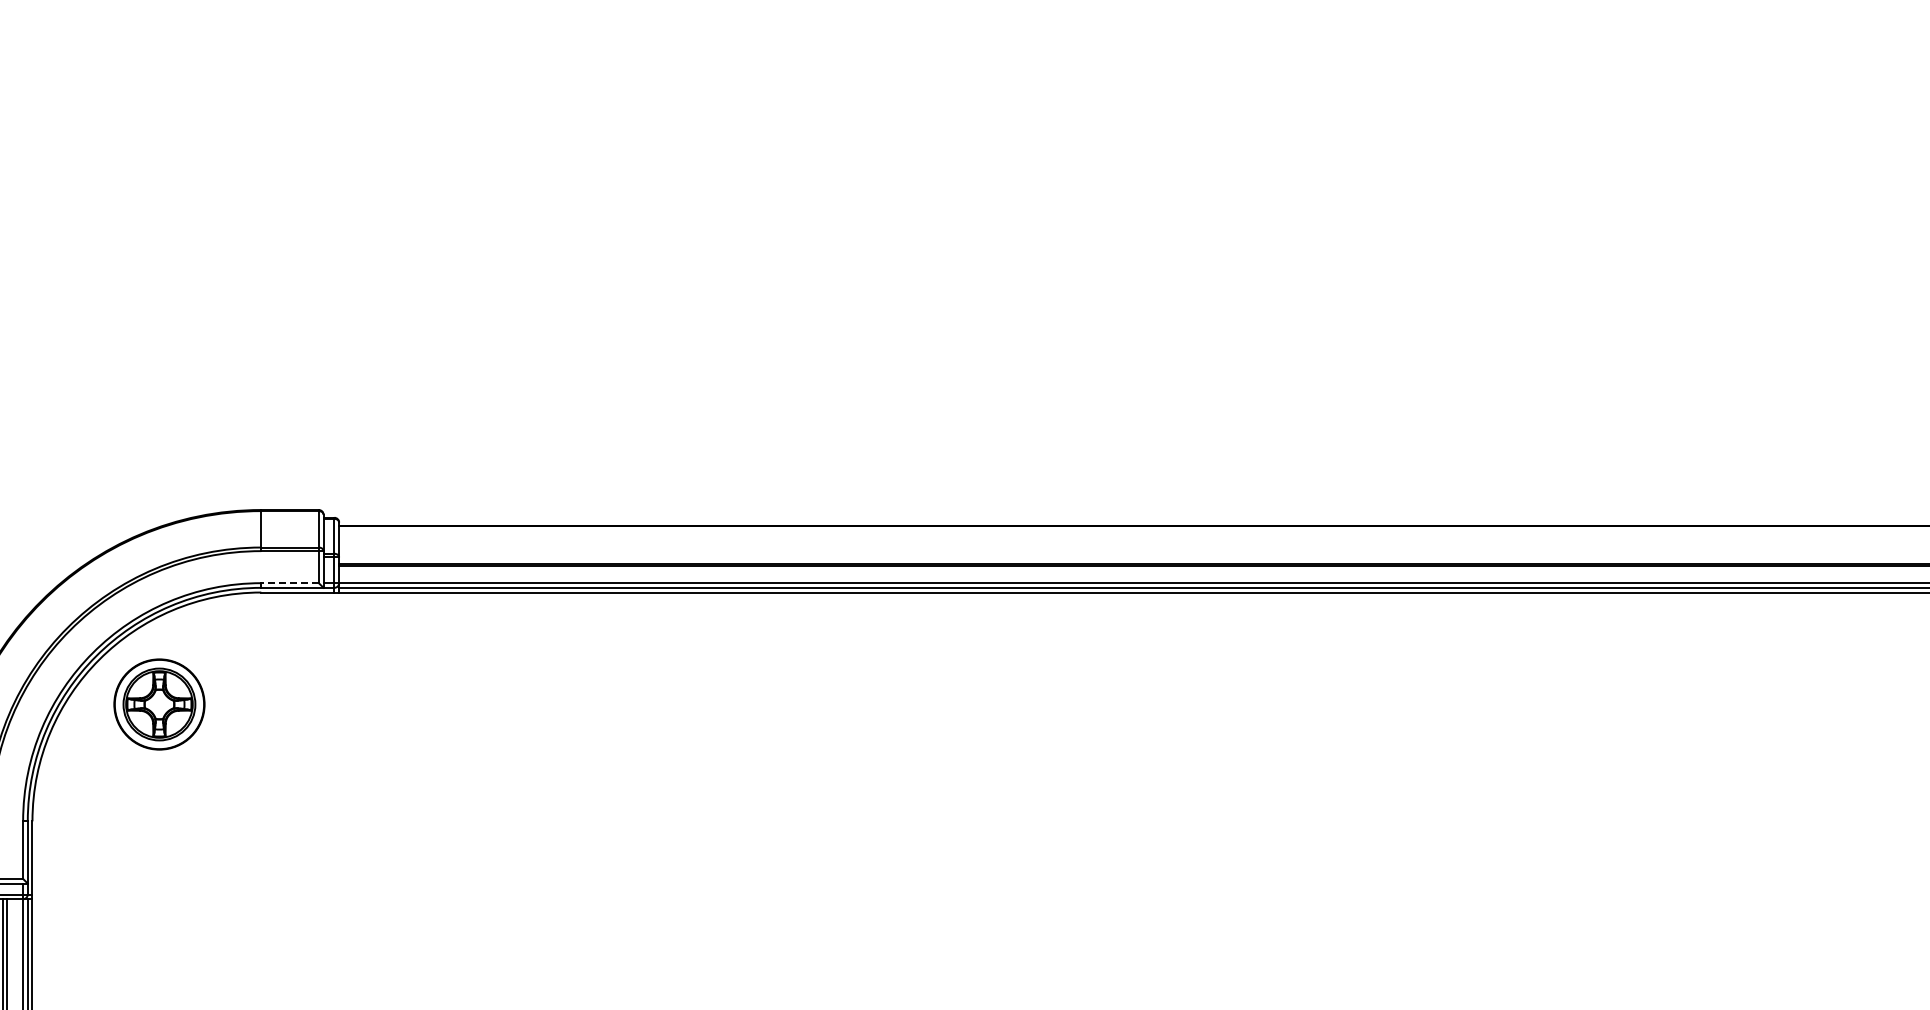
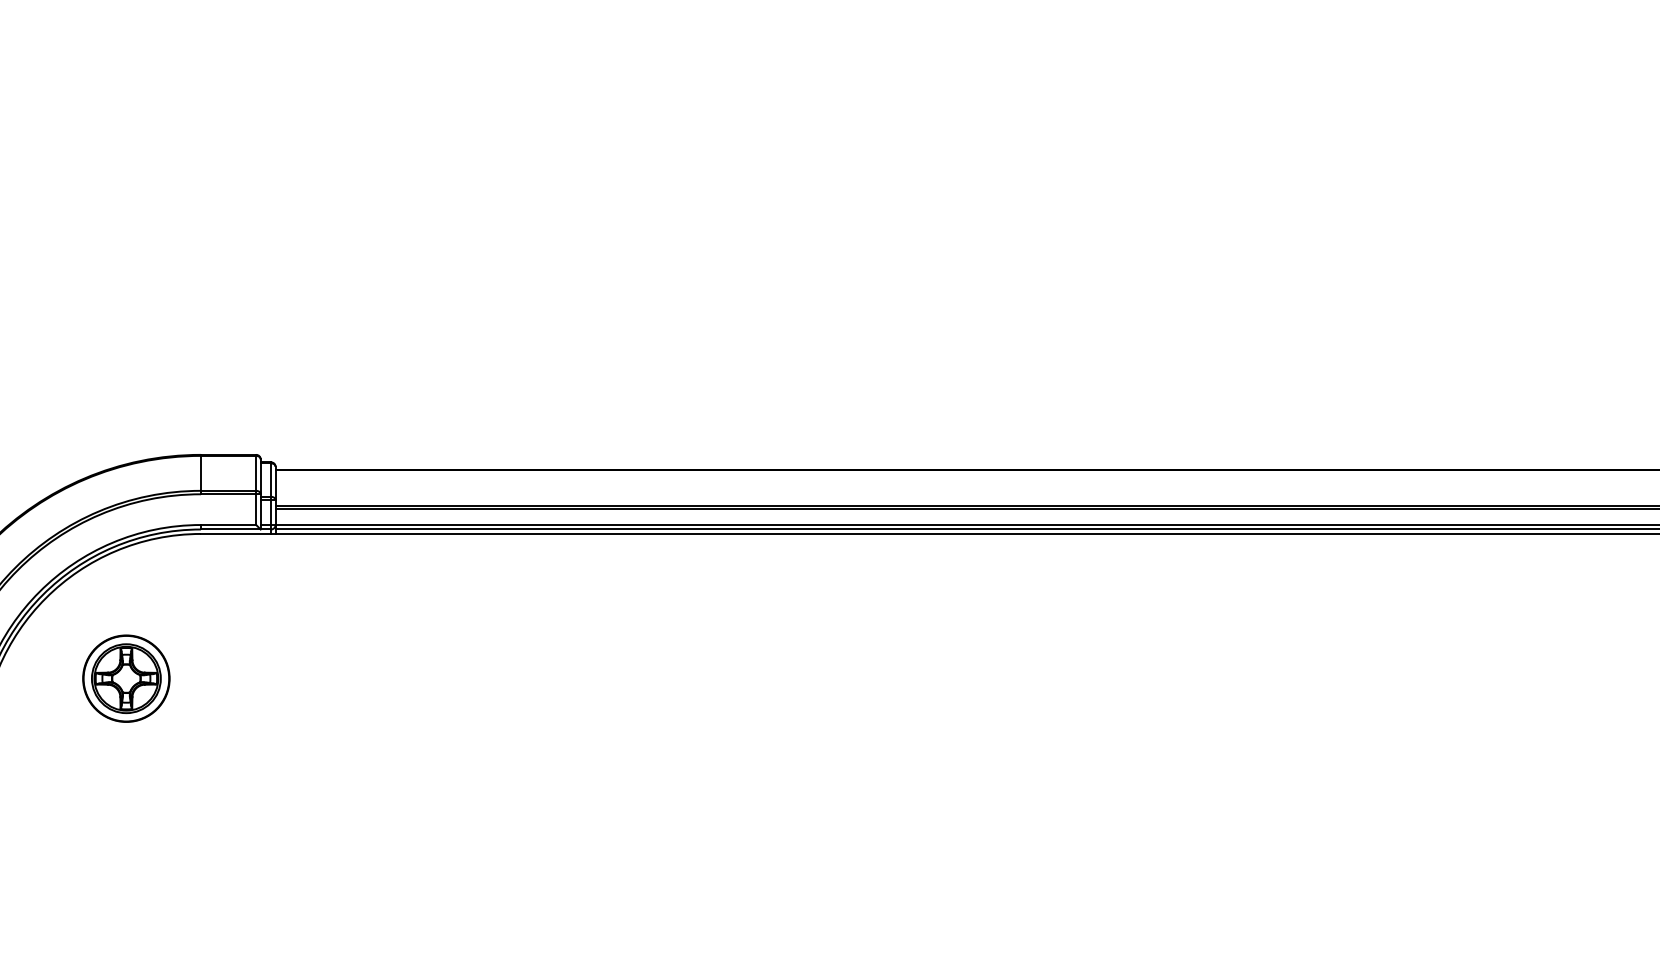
line: (290, 583) -> (229, 525), dashed -> solid
part: (159, 704) -> (126, 678), moved

